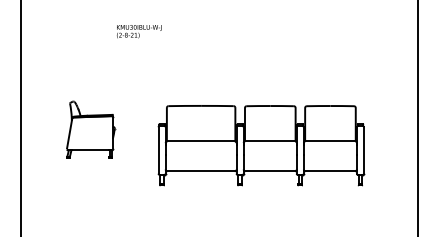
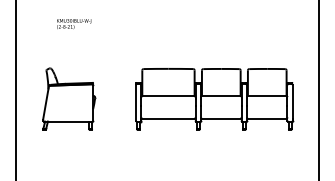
text: (139, 32) -> (74, 24), moved
part: (91, 128) -> (69, 98), size x1.43
part: (261, 145) -> (214, 99), moved

